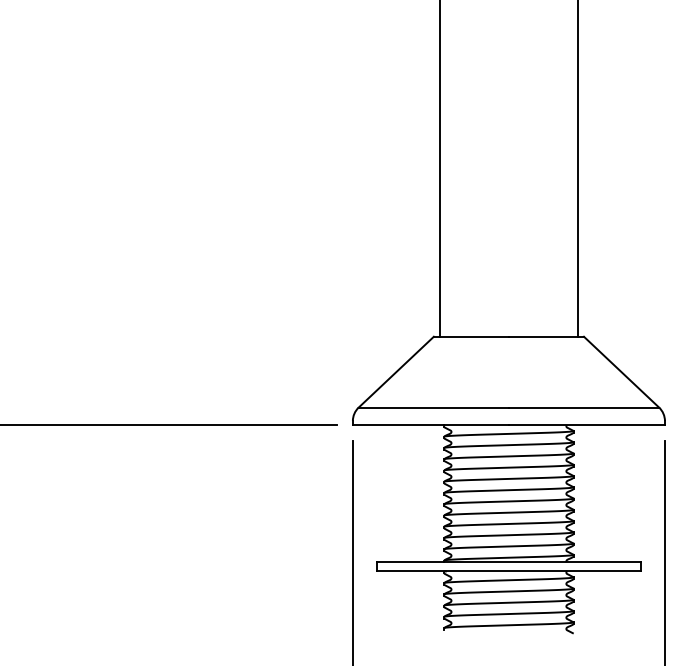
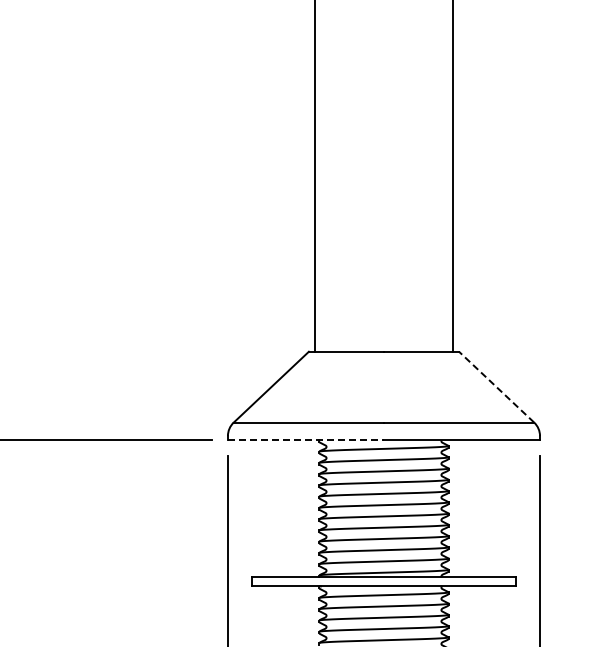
line: (621, 372) -> (496, 387), solid -> dashed
line: (431, 425) -> (306, 440), solid -> dashed

